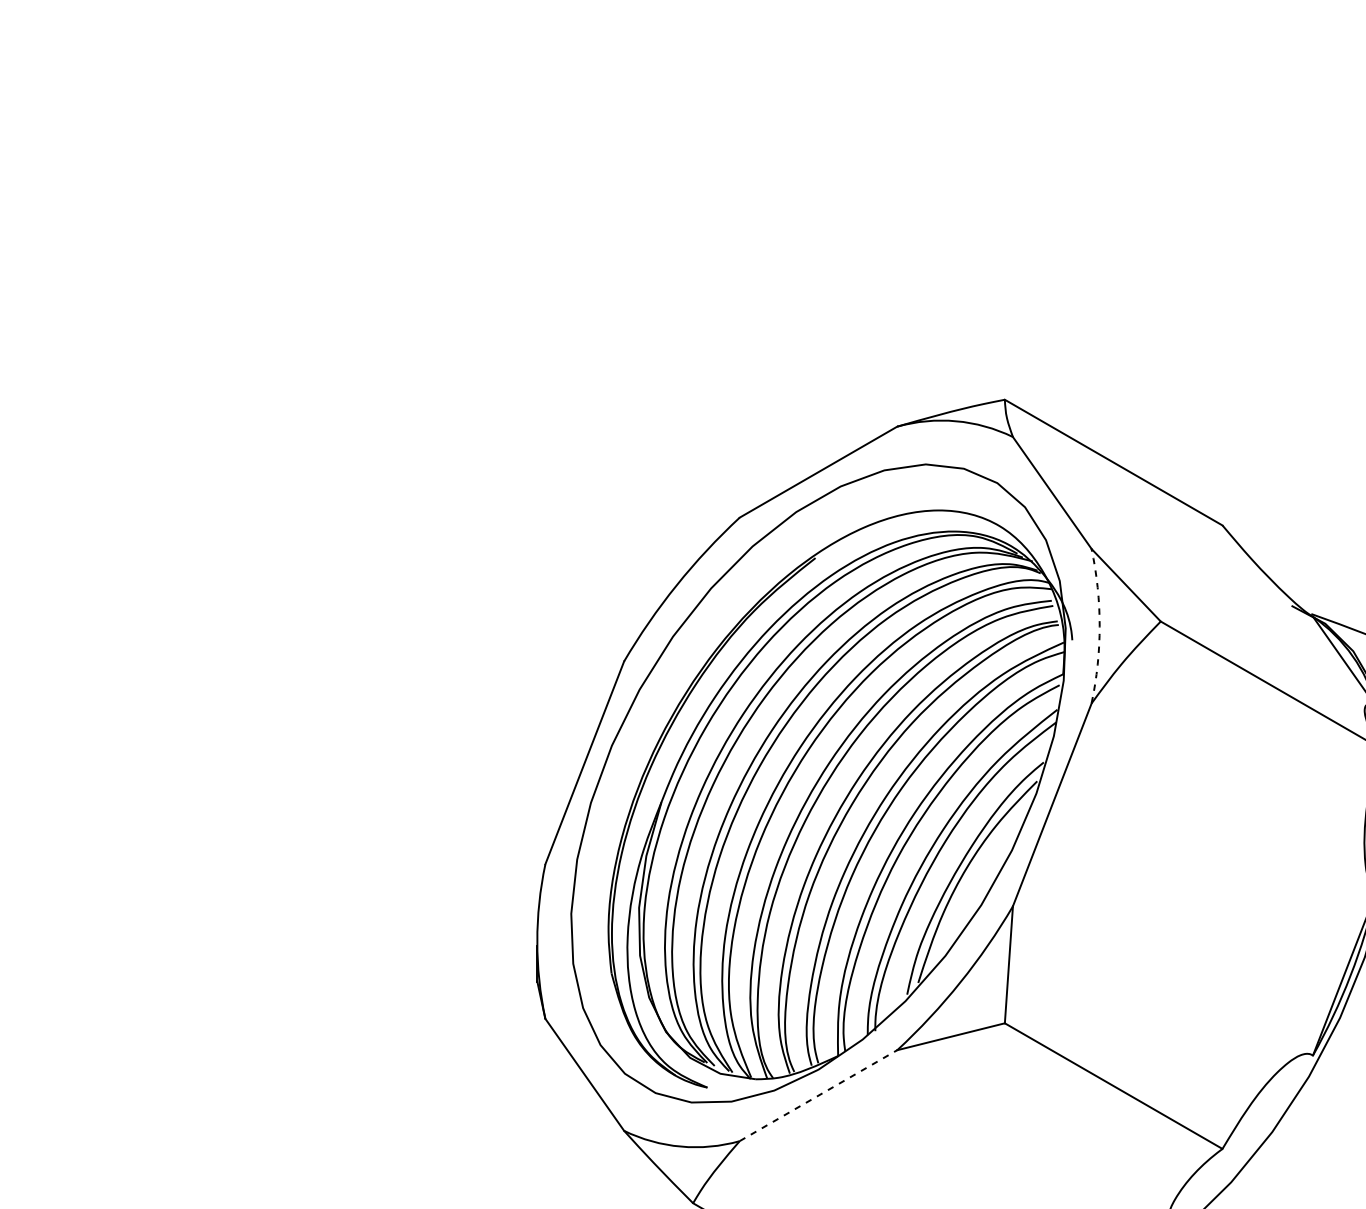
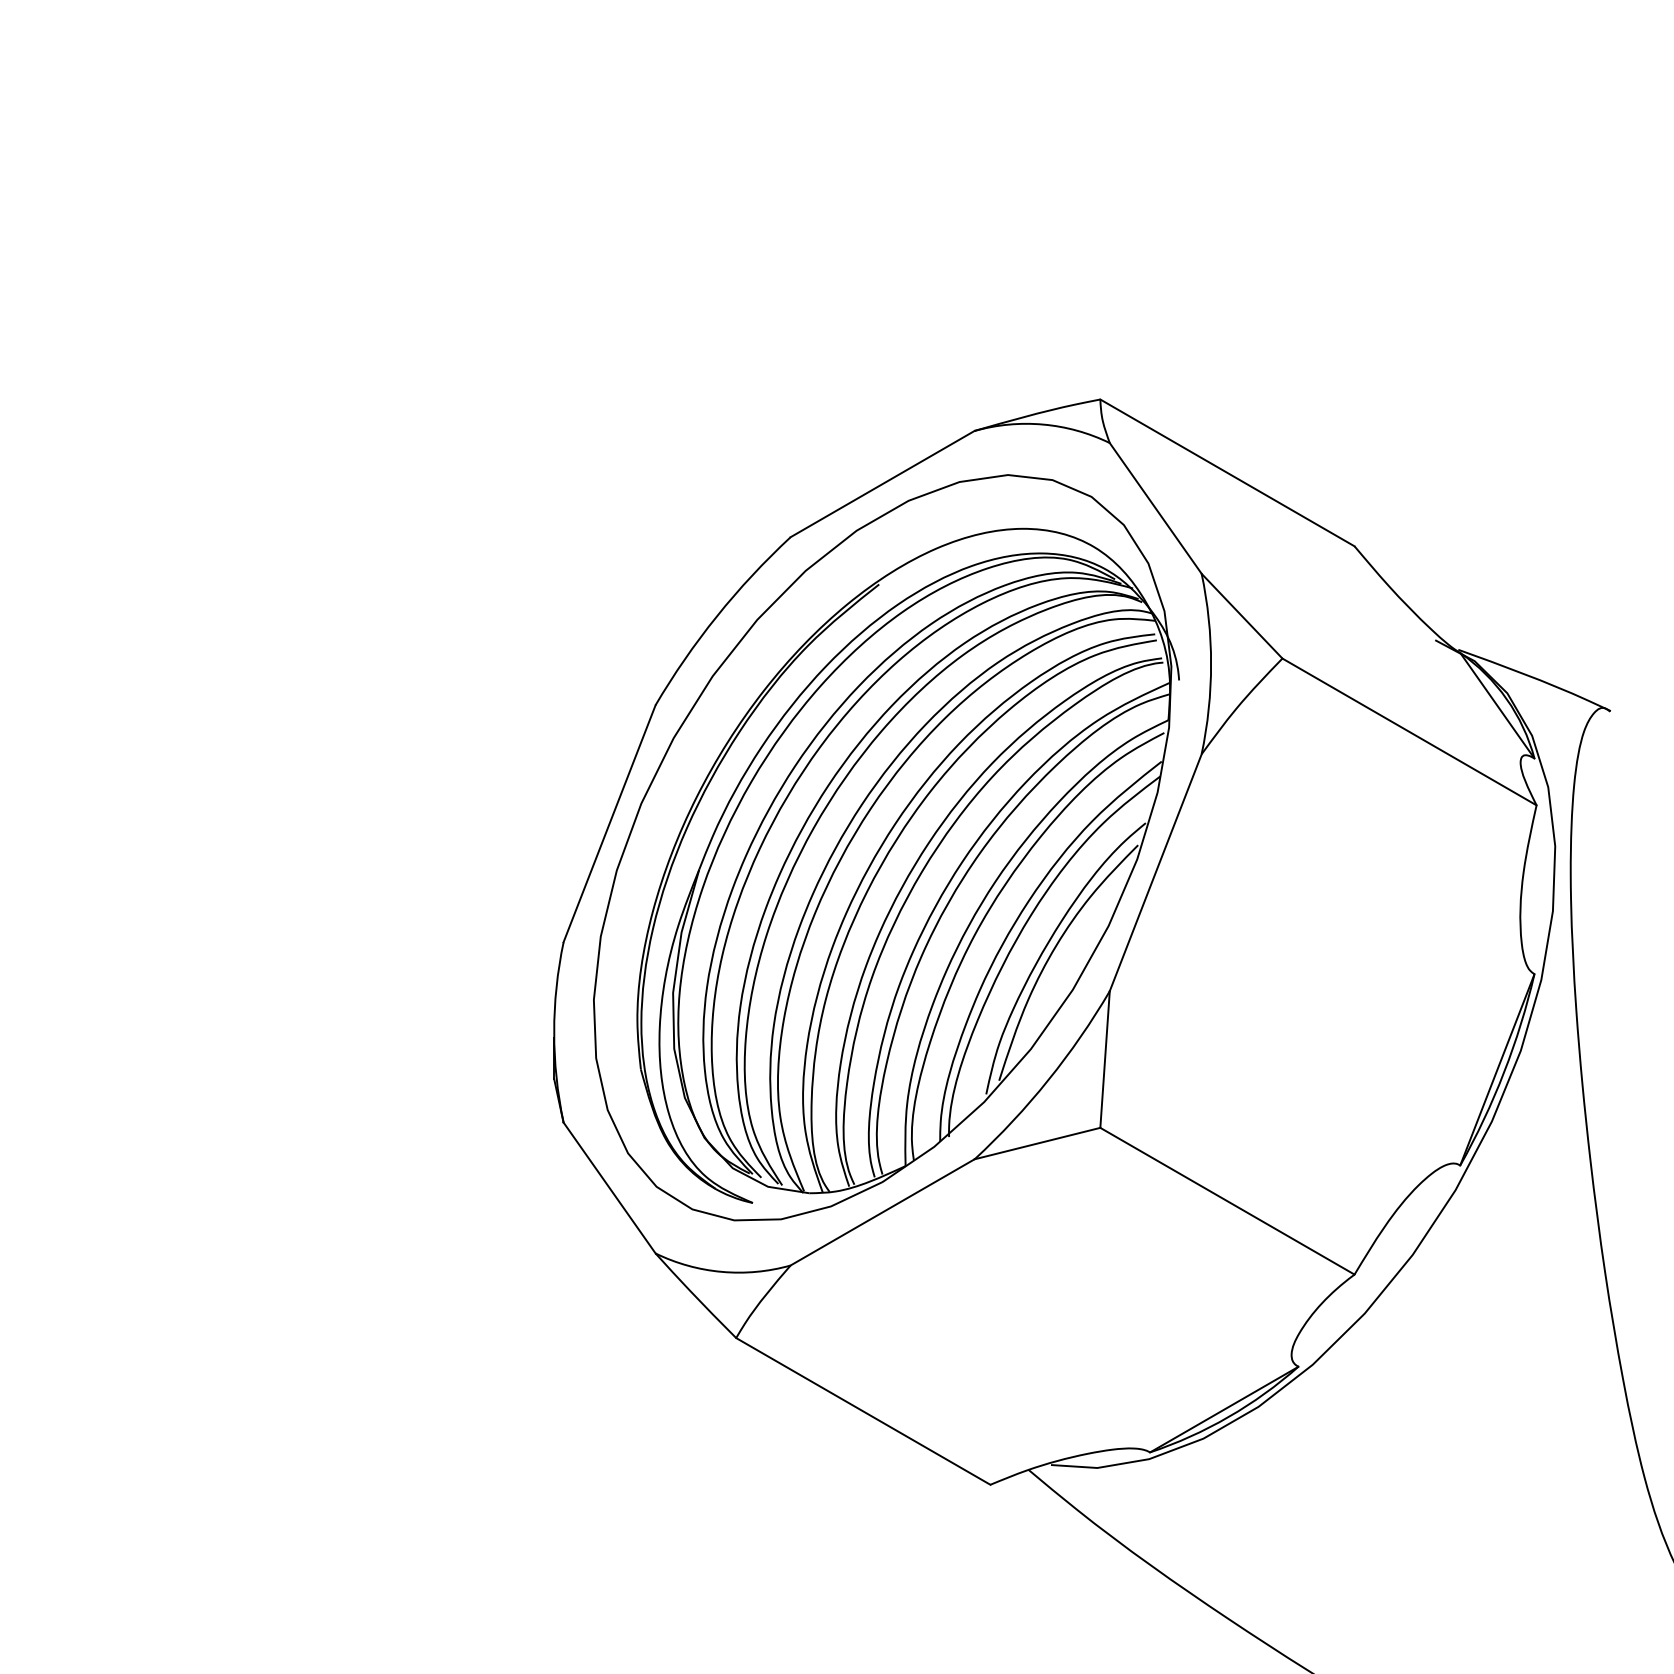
arc: (1100, 625) -> (1211, 663), dashed -> solid
line: (819, 1095) -> (883, 1212), dashed -> solid

